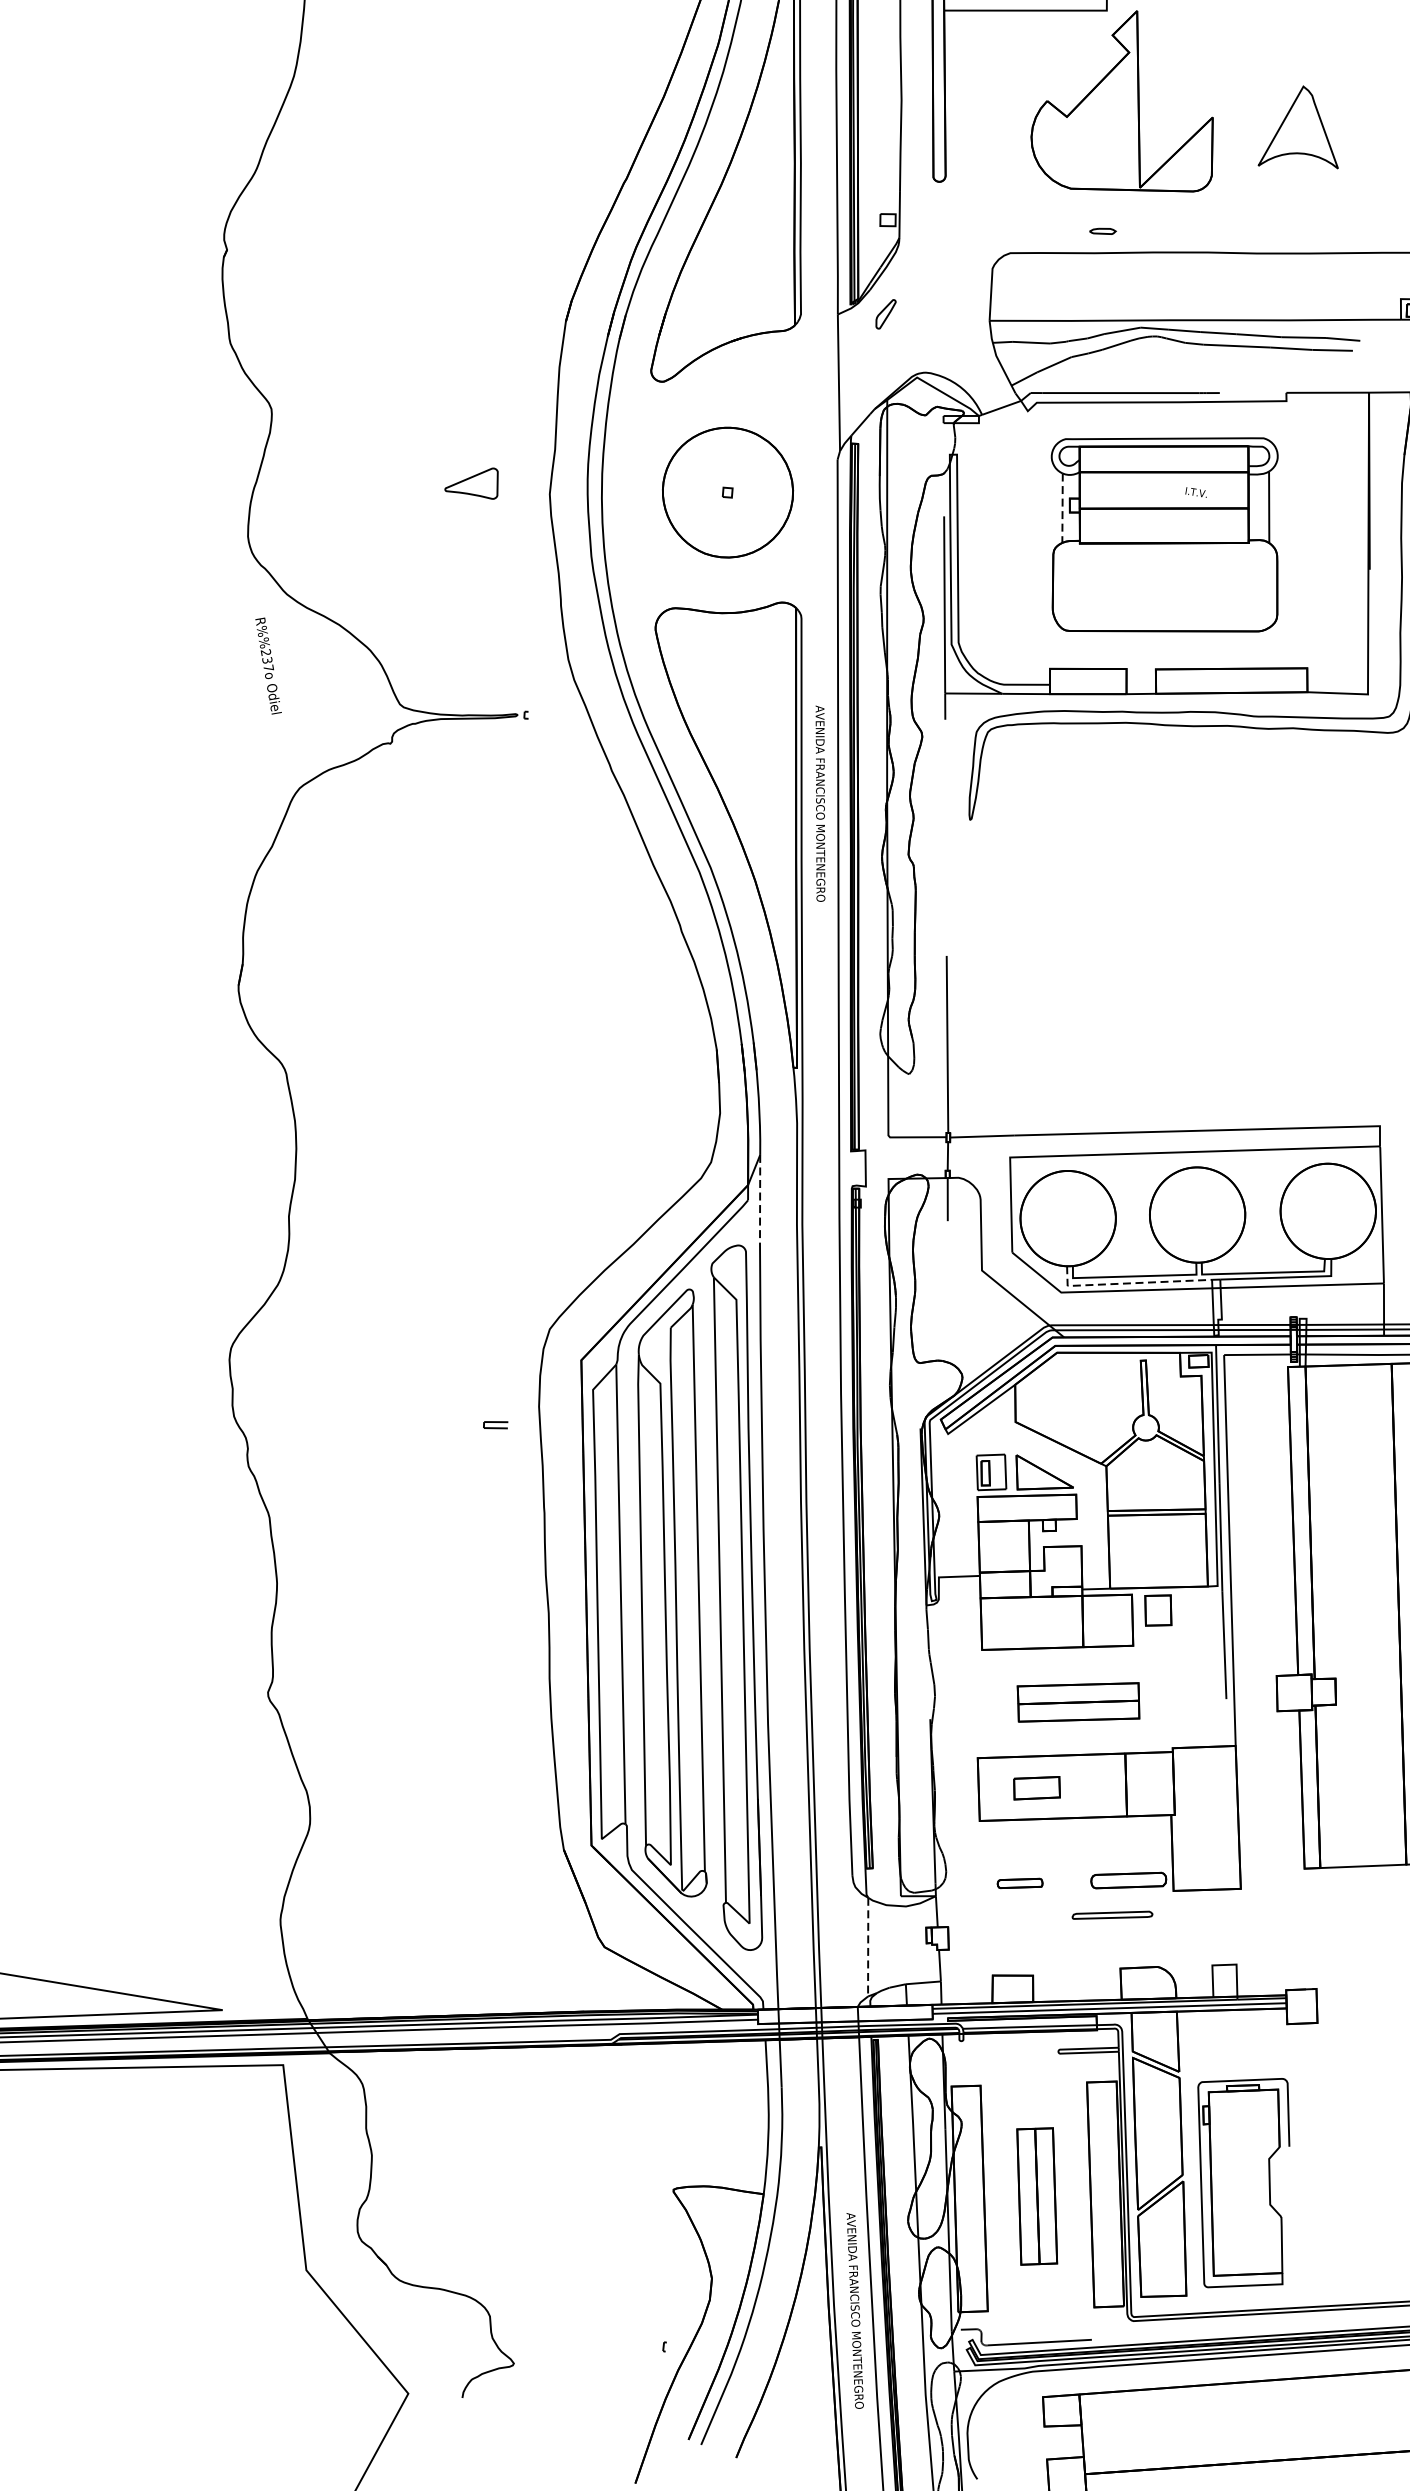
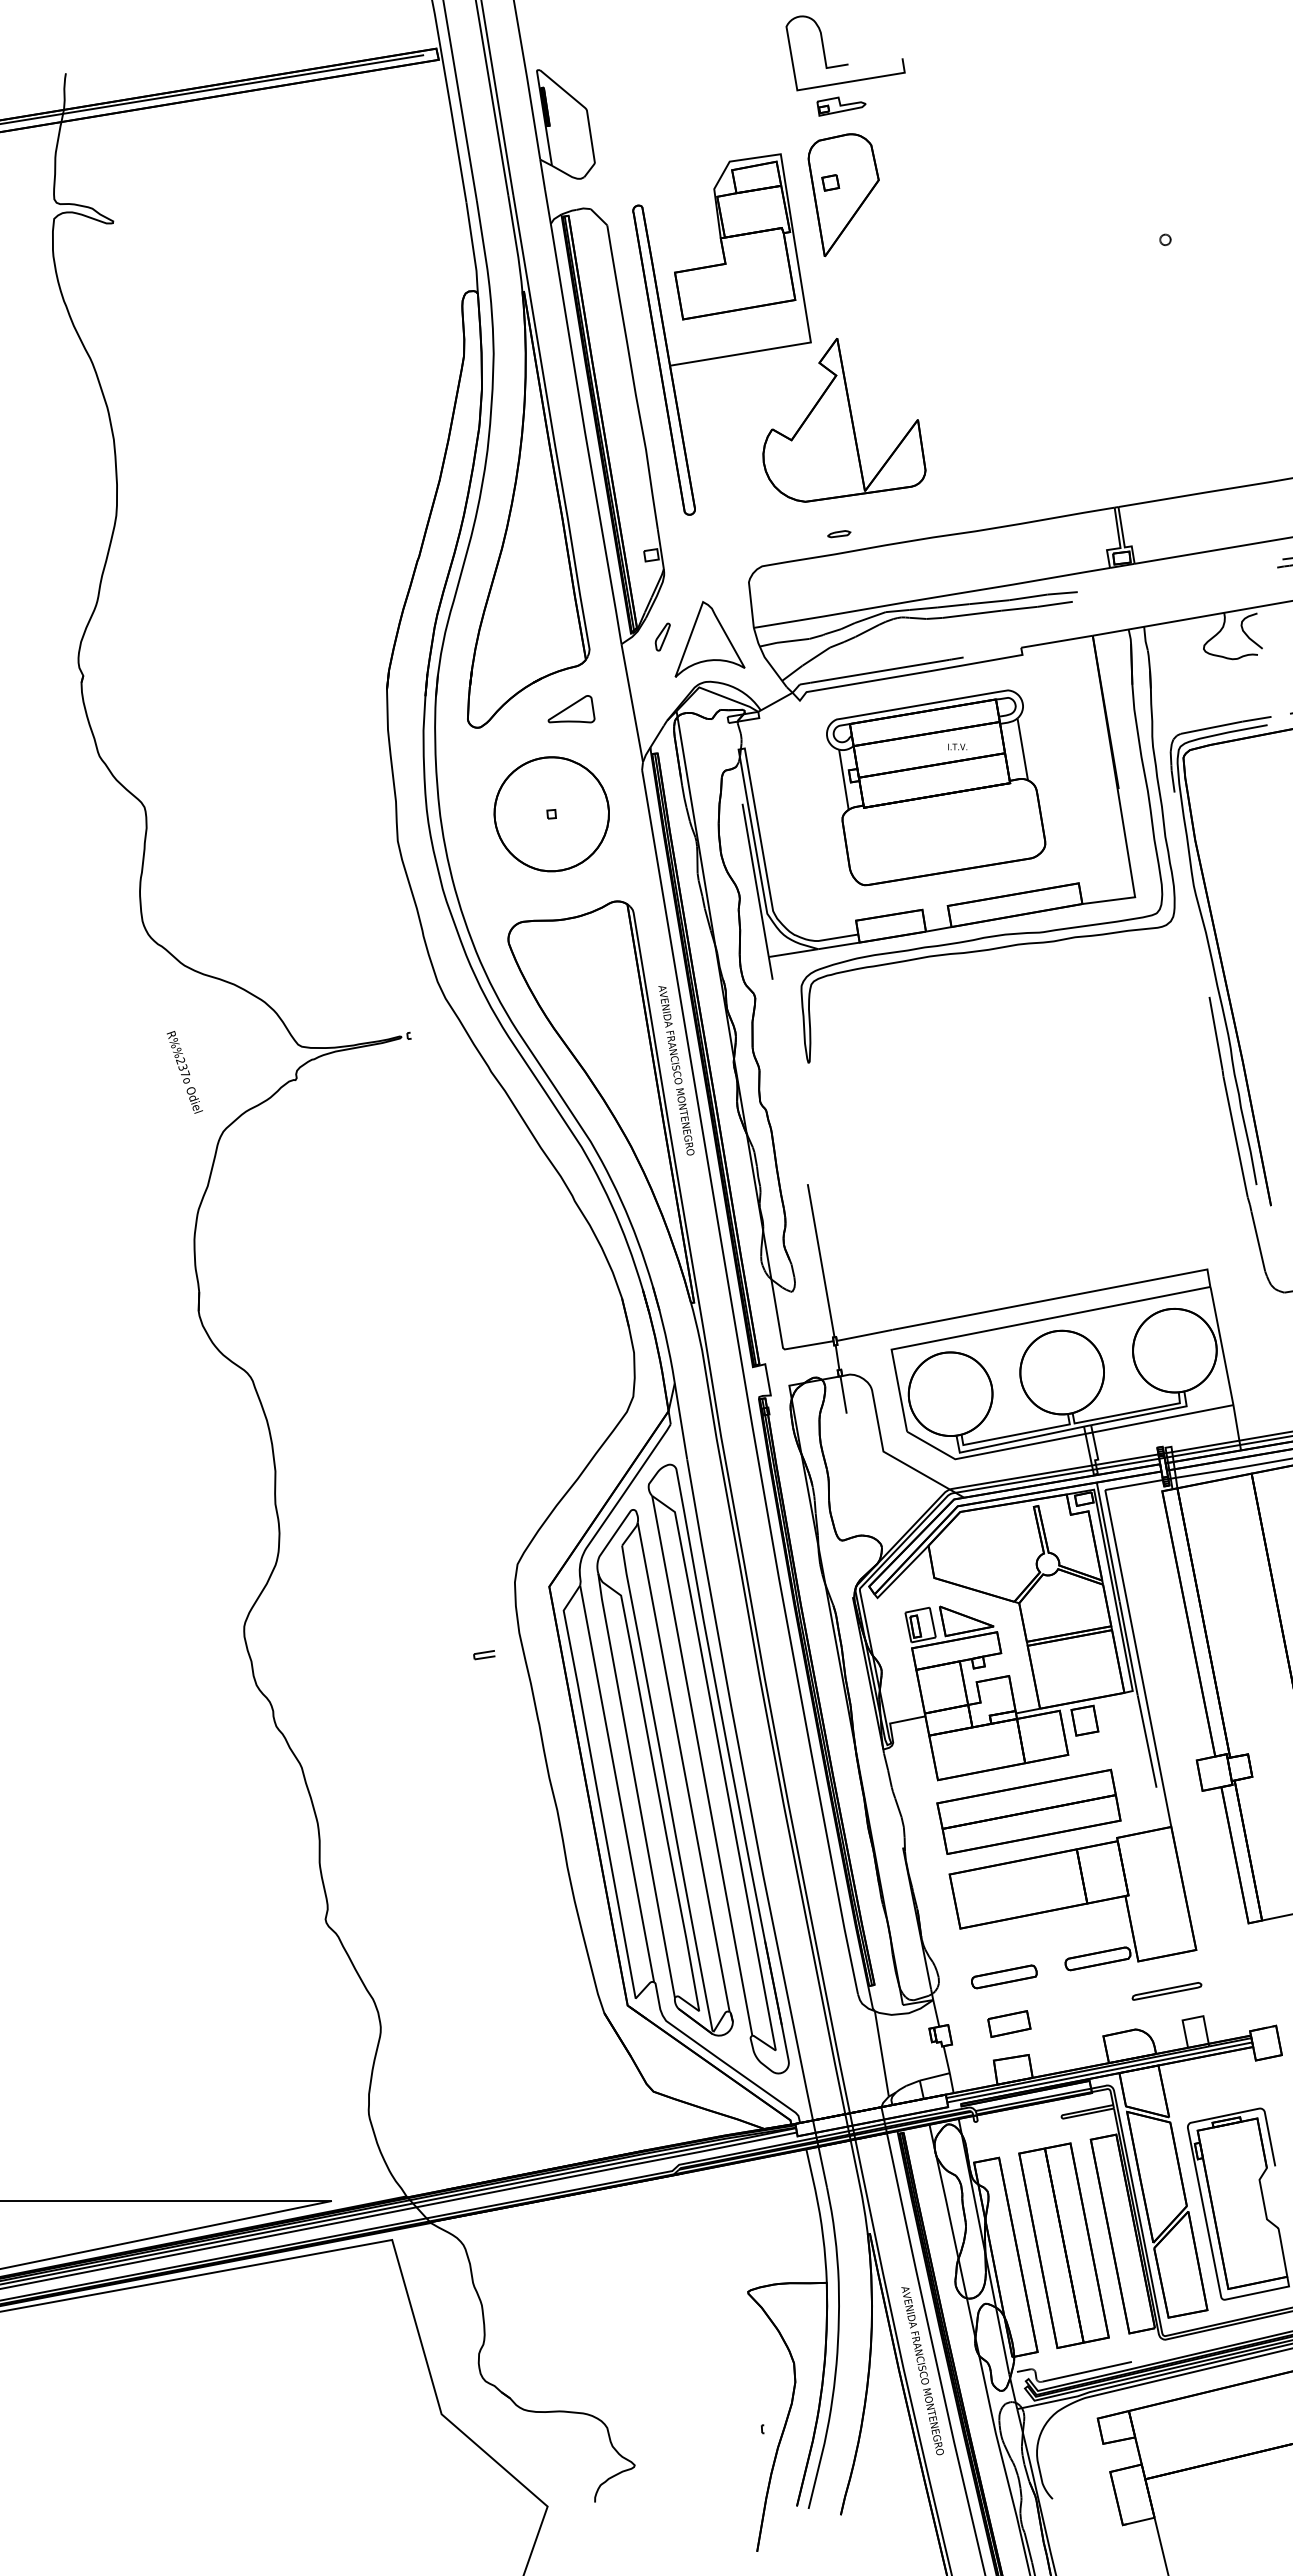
part: (1303, 129) -> (709, 639), moved
part: (473, 480) -> (571, 709), moved
line: (1061, 508) -> (843, 780), dashed -> solid
text: (268, 666) -> (184, 1072), moved
line: (759, 1199) -> (680, 1421), dashed -> solid
line: (1128, 1283) -> (1012, 1441), dashed -> solid
part: (1078, 1702) -> (1028, 1811), size x1.67
part: (1037, 1787) -> (1009, 2023), moved
part: (1020, 1882) -> (1004, 1976), size x1.67
part: (1111, 1915) -> (1166, 1991), moved
line: (867, 1947) -> (881, 2054), dashed -> solid
part: (1036, 2196) -> (1063, 2245), size x1.67

